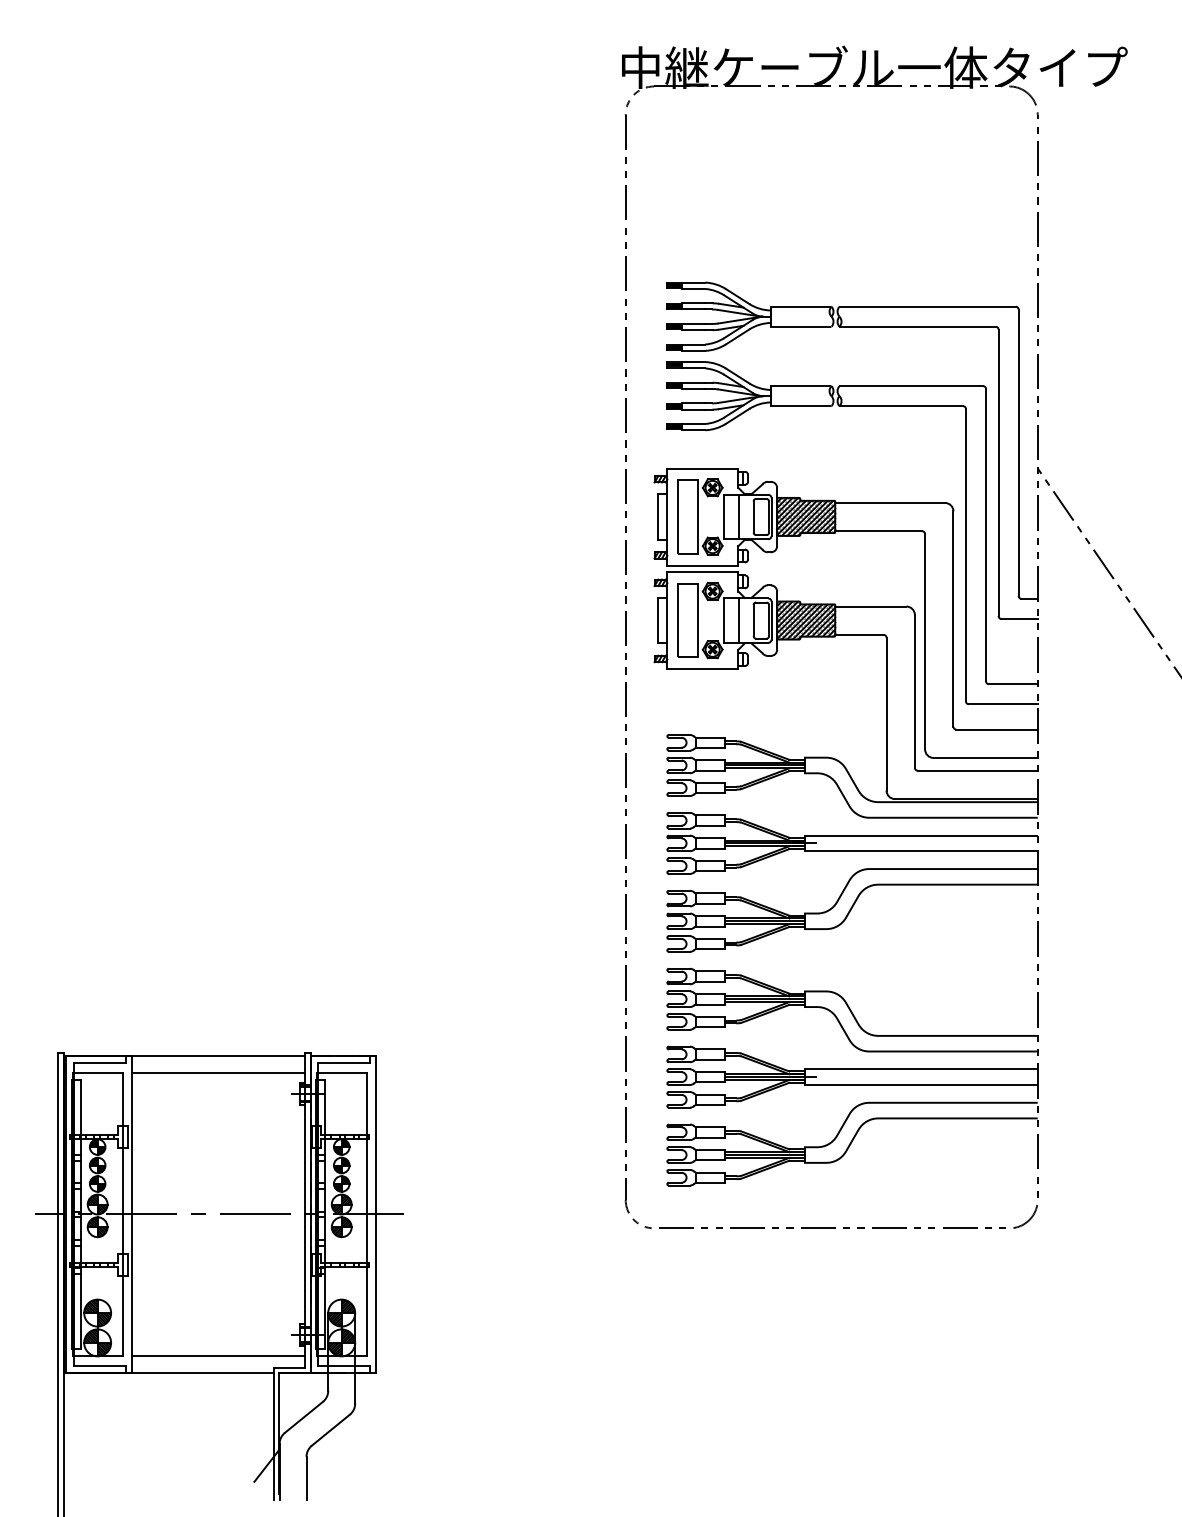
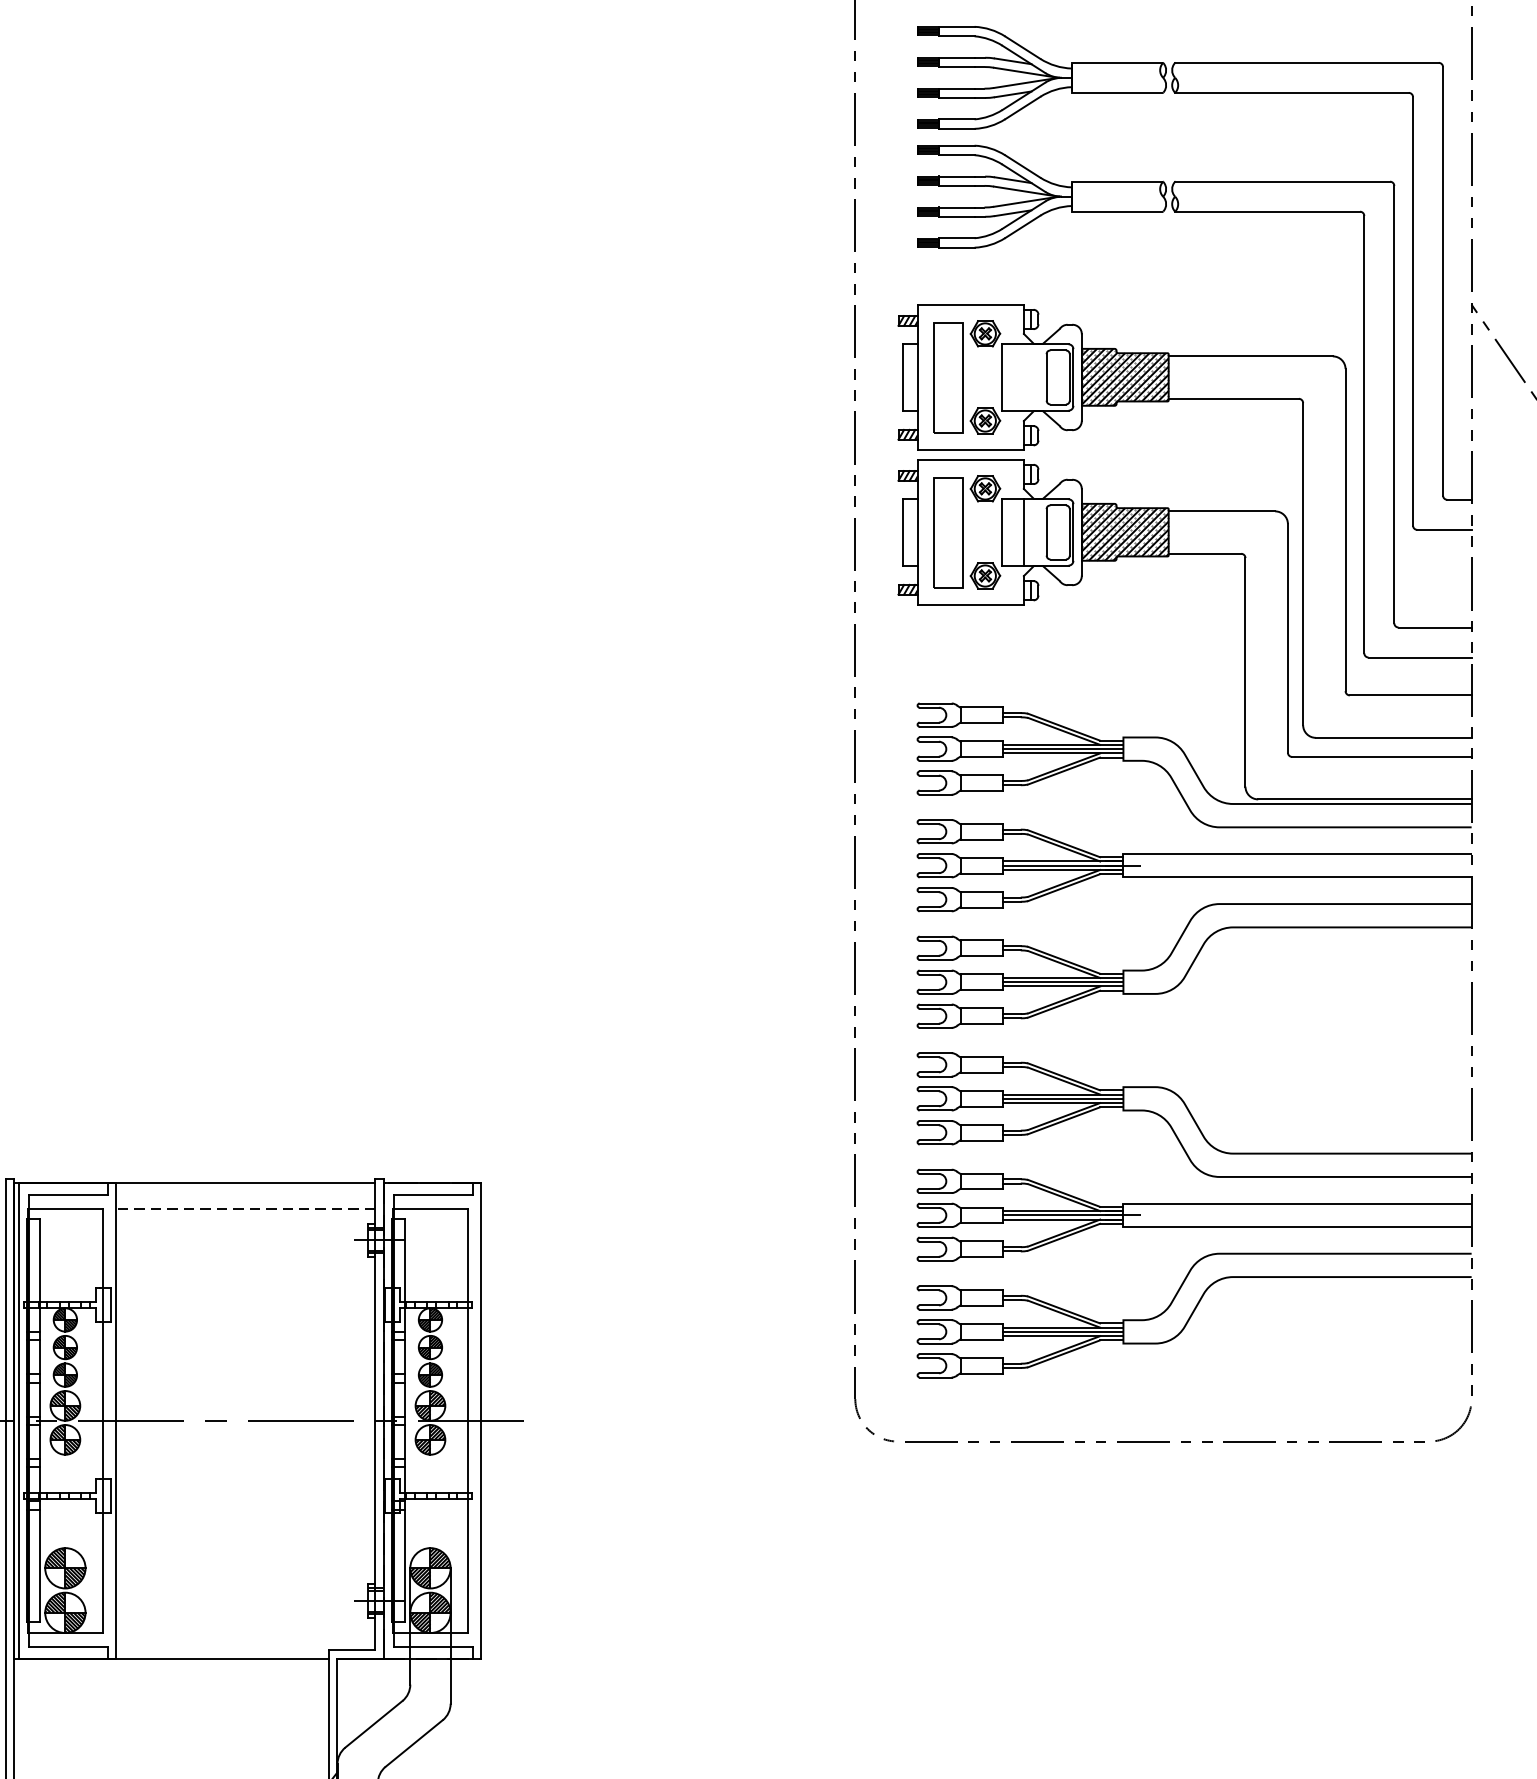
line: (738, 516) -> (1024, 376), removed
line: (218, 1072) -> (246, 1208), solid -> dashed
line: (217, 1356) -> (244, 1633), removed

